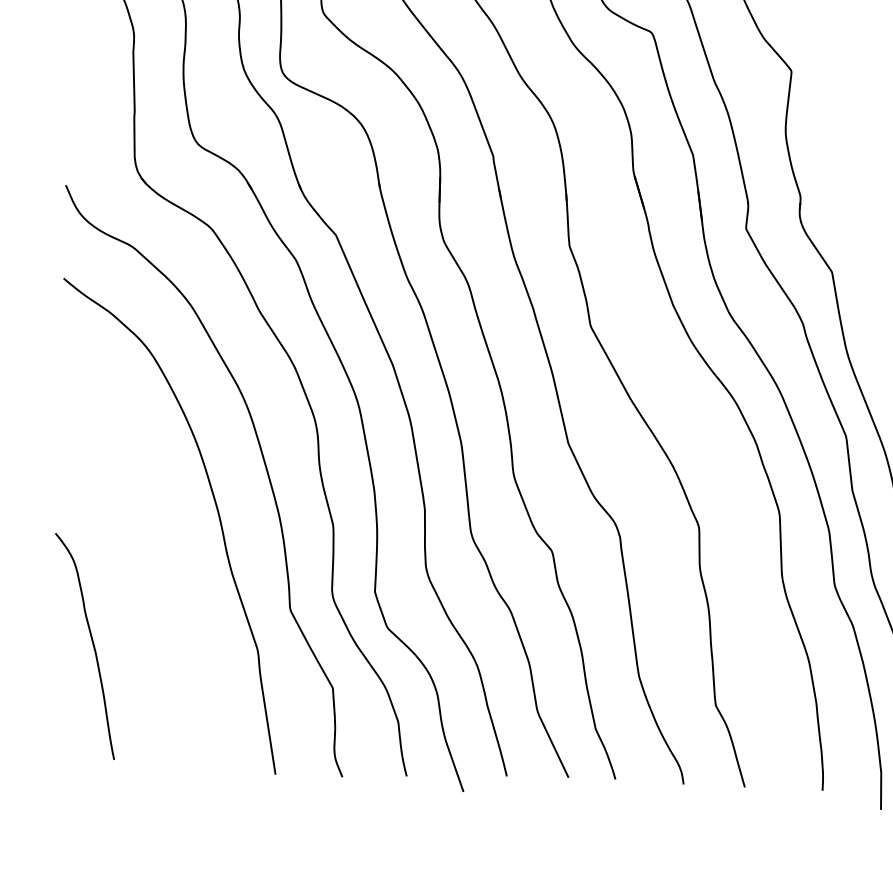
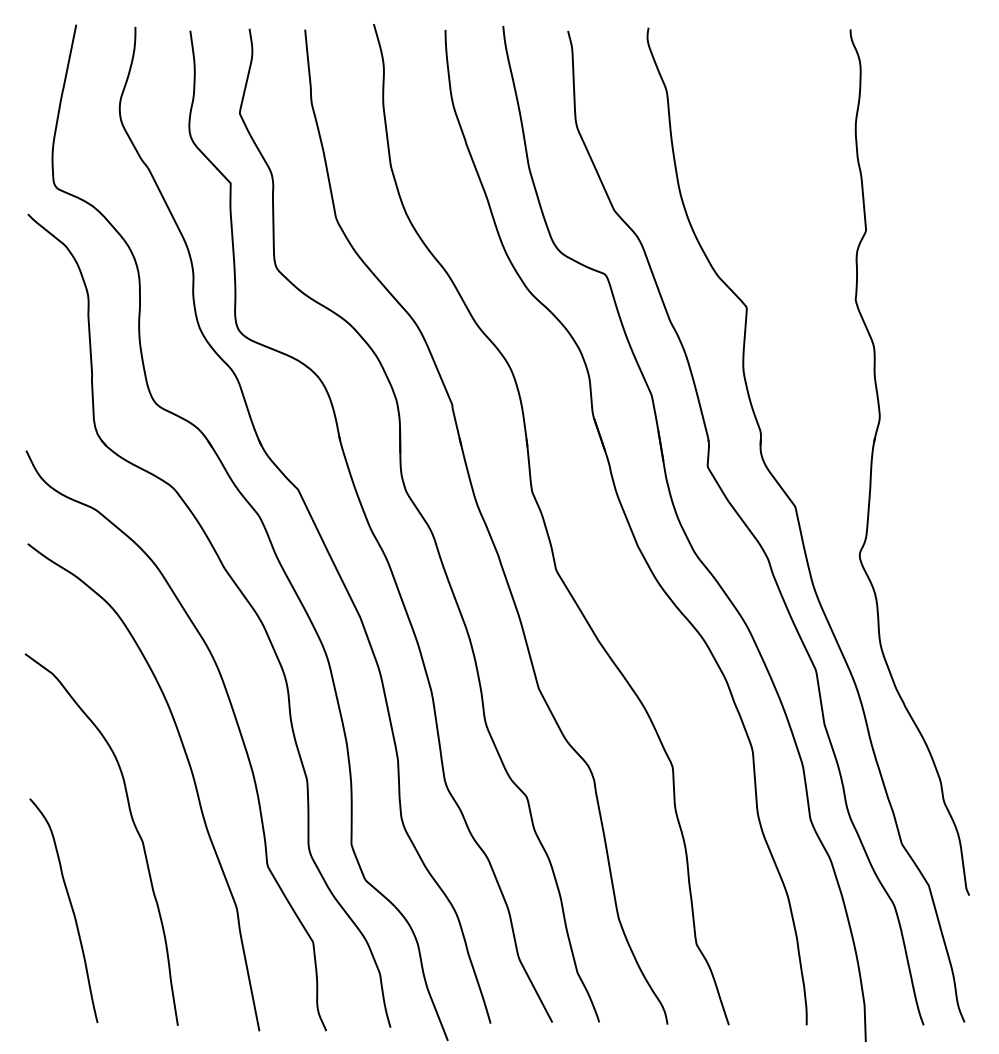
curve: (158, 566) -> (134, 827), added

